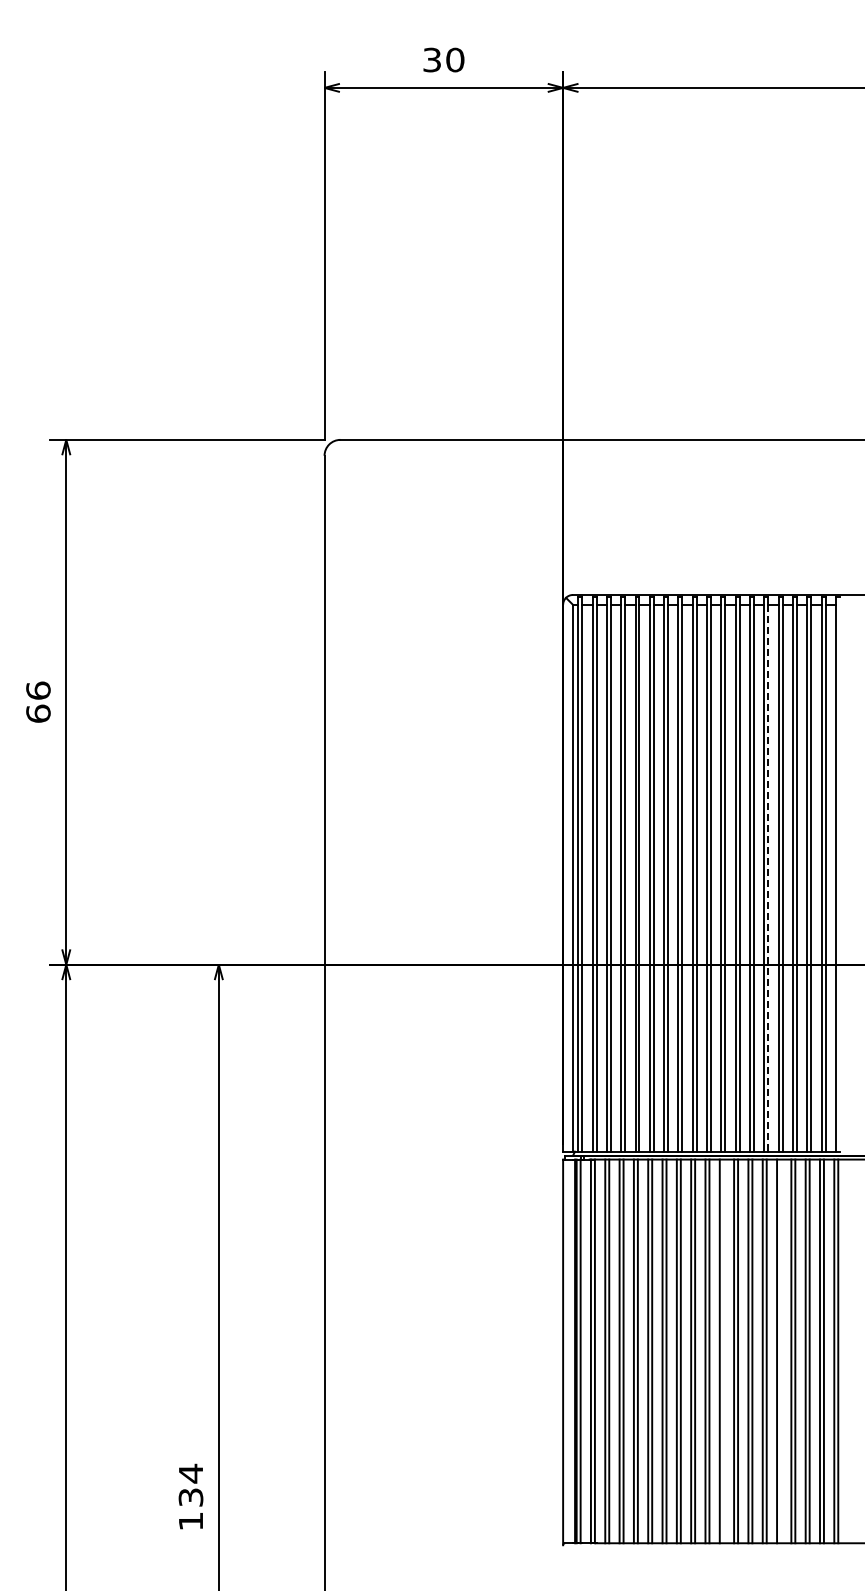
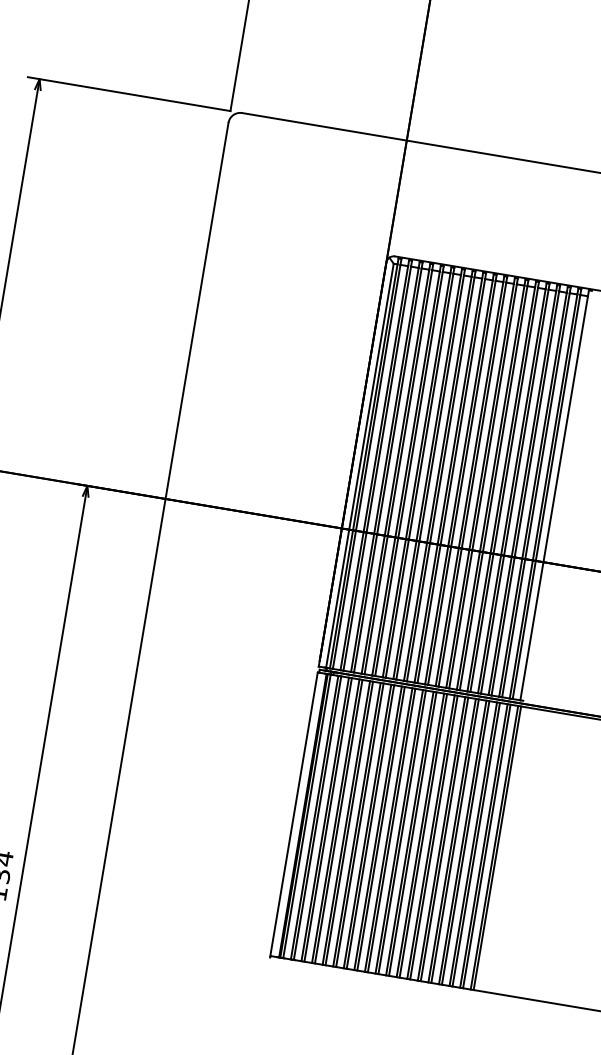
line: (768, 878) -> (504, 490), dashed -> solid
line: (723, 1351) -> (412, 834), added
line: (781, 1351) -> (455, 841), added

